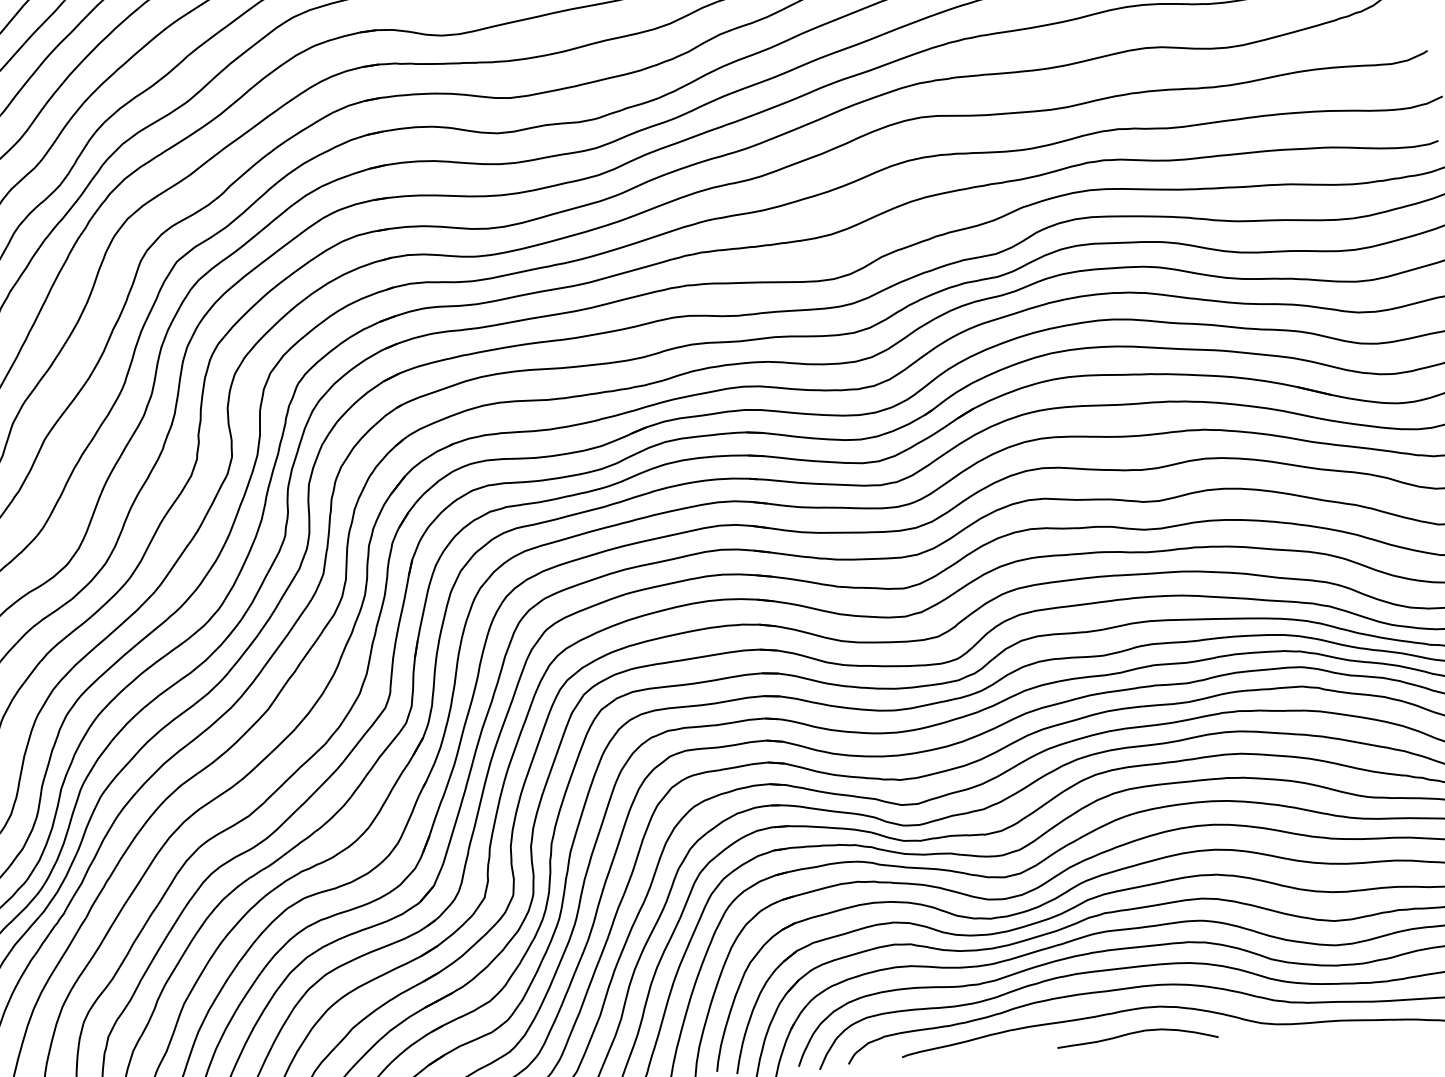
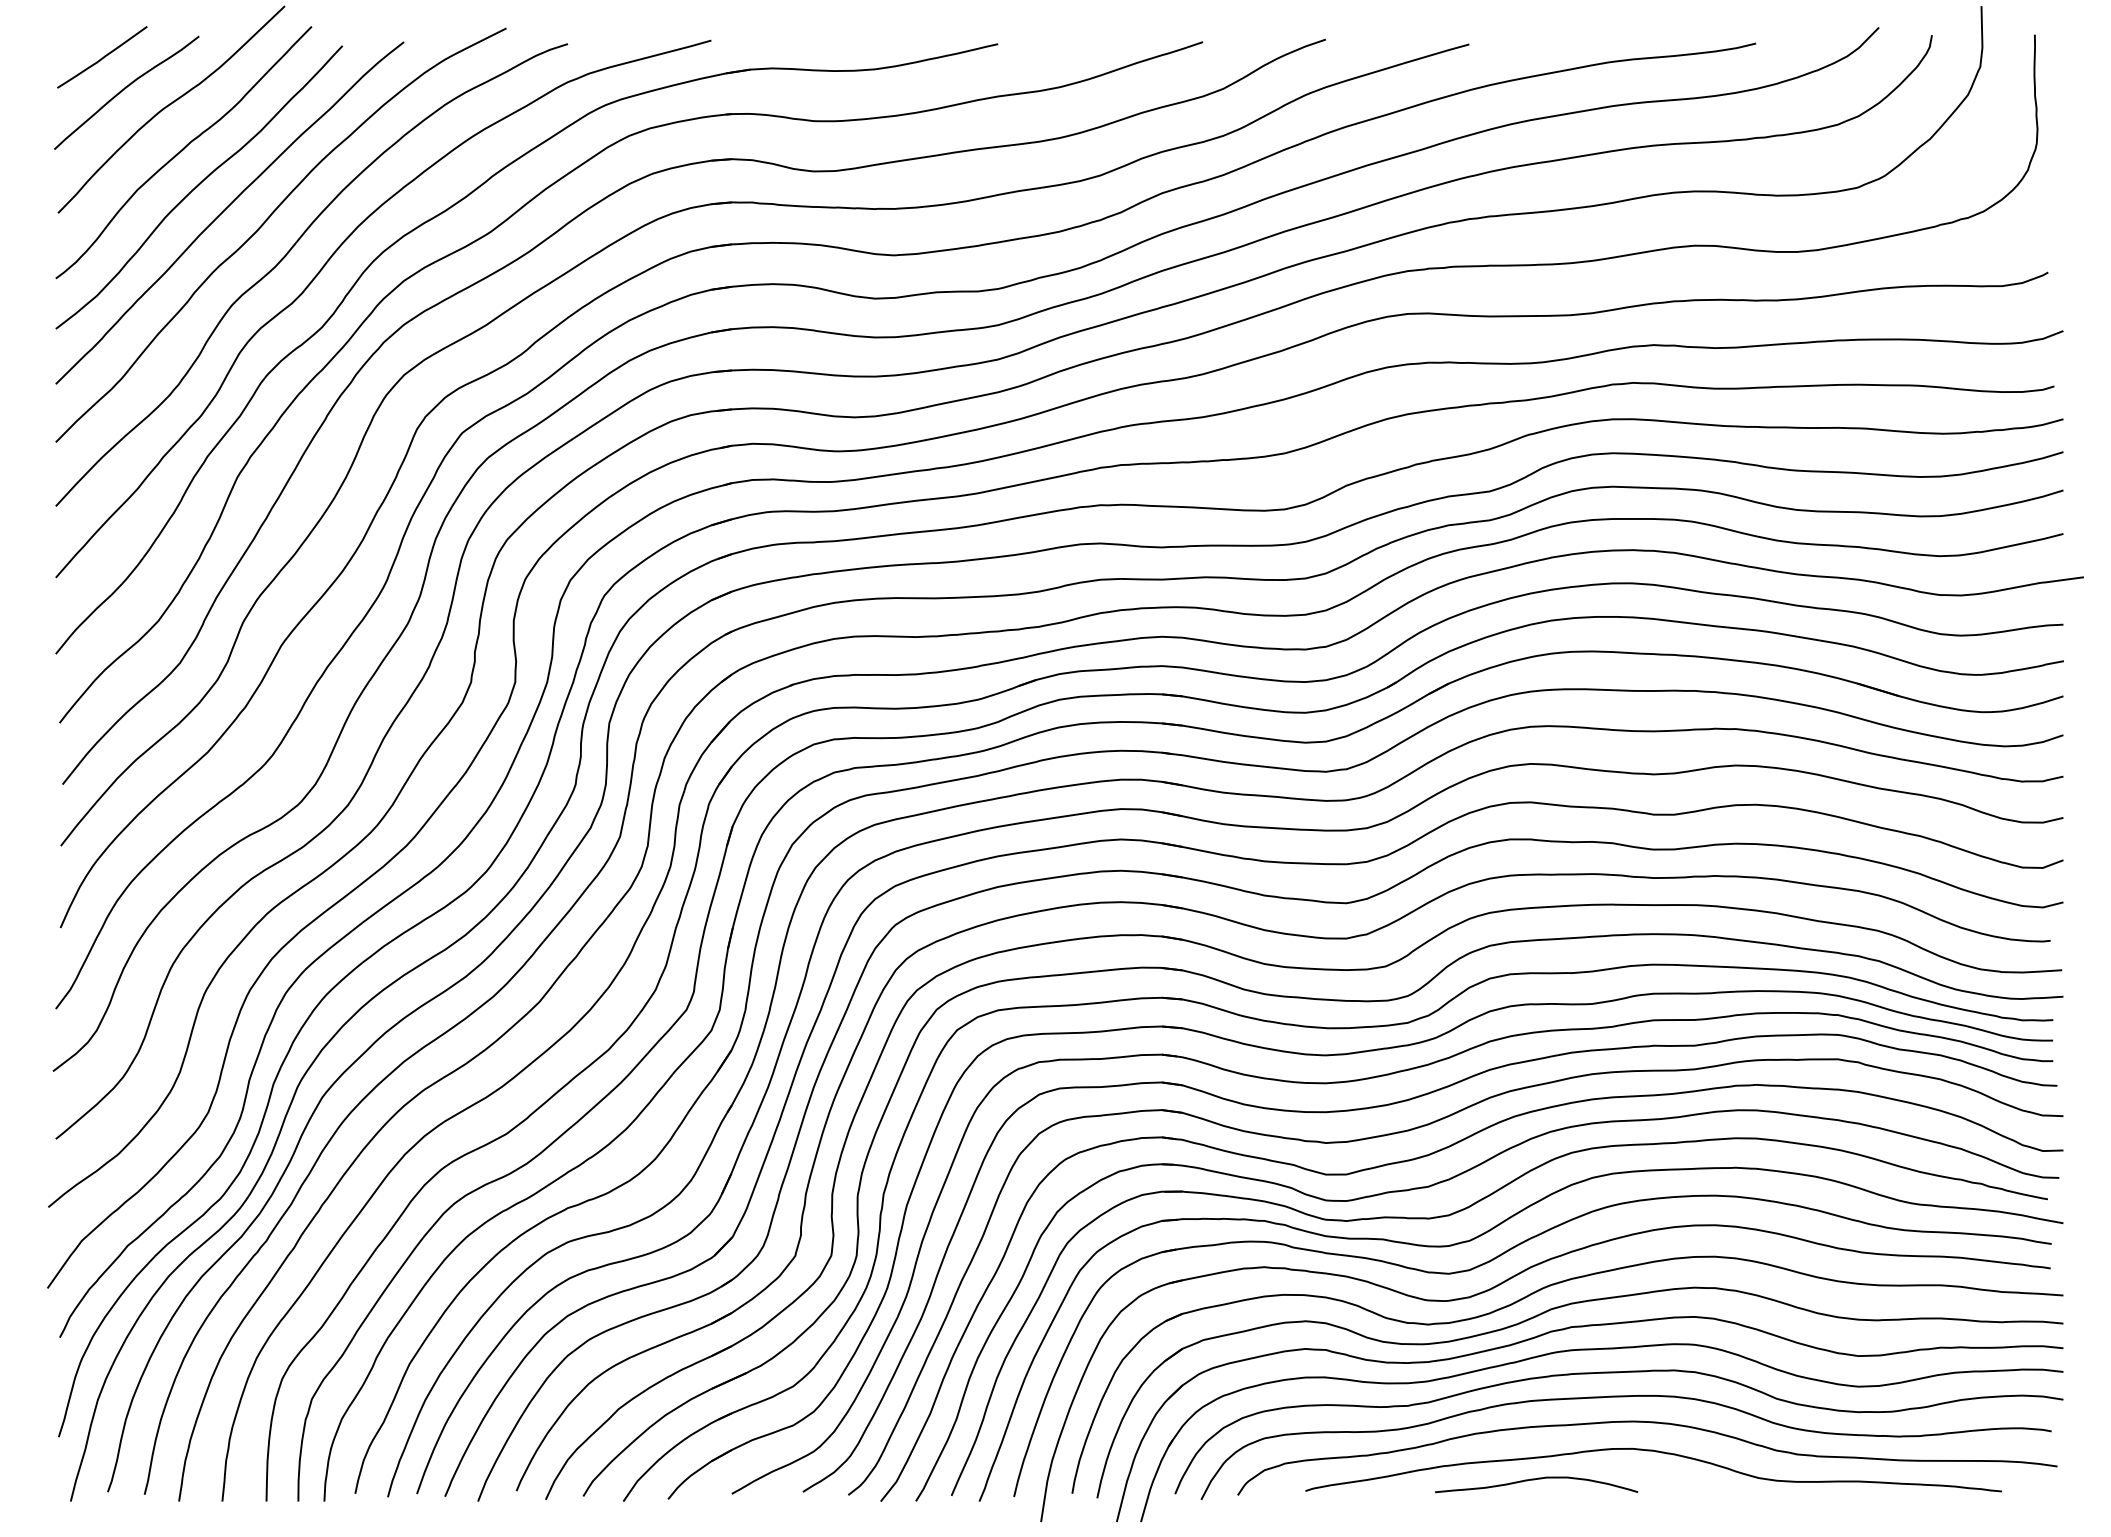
curve: (1135, 1033) -> (1534, 1480), moved

